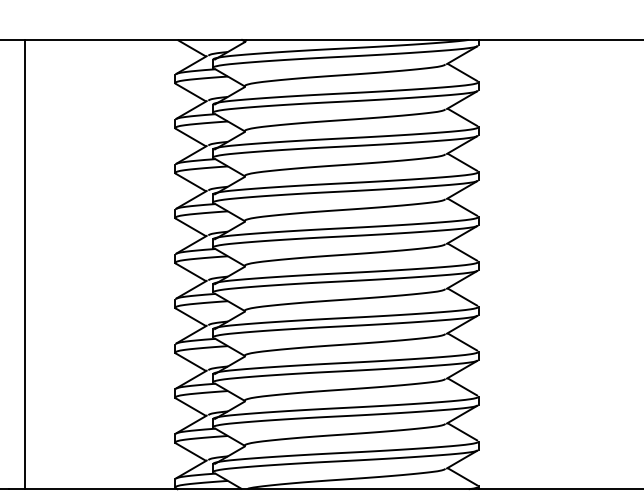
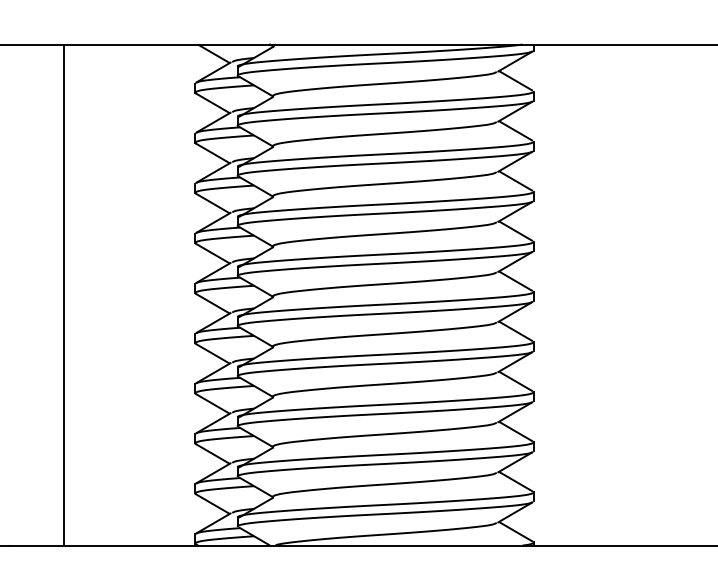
line: (25, 264) -> (64, 294), moved

